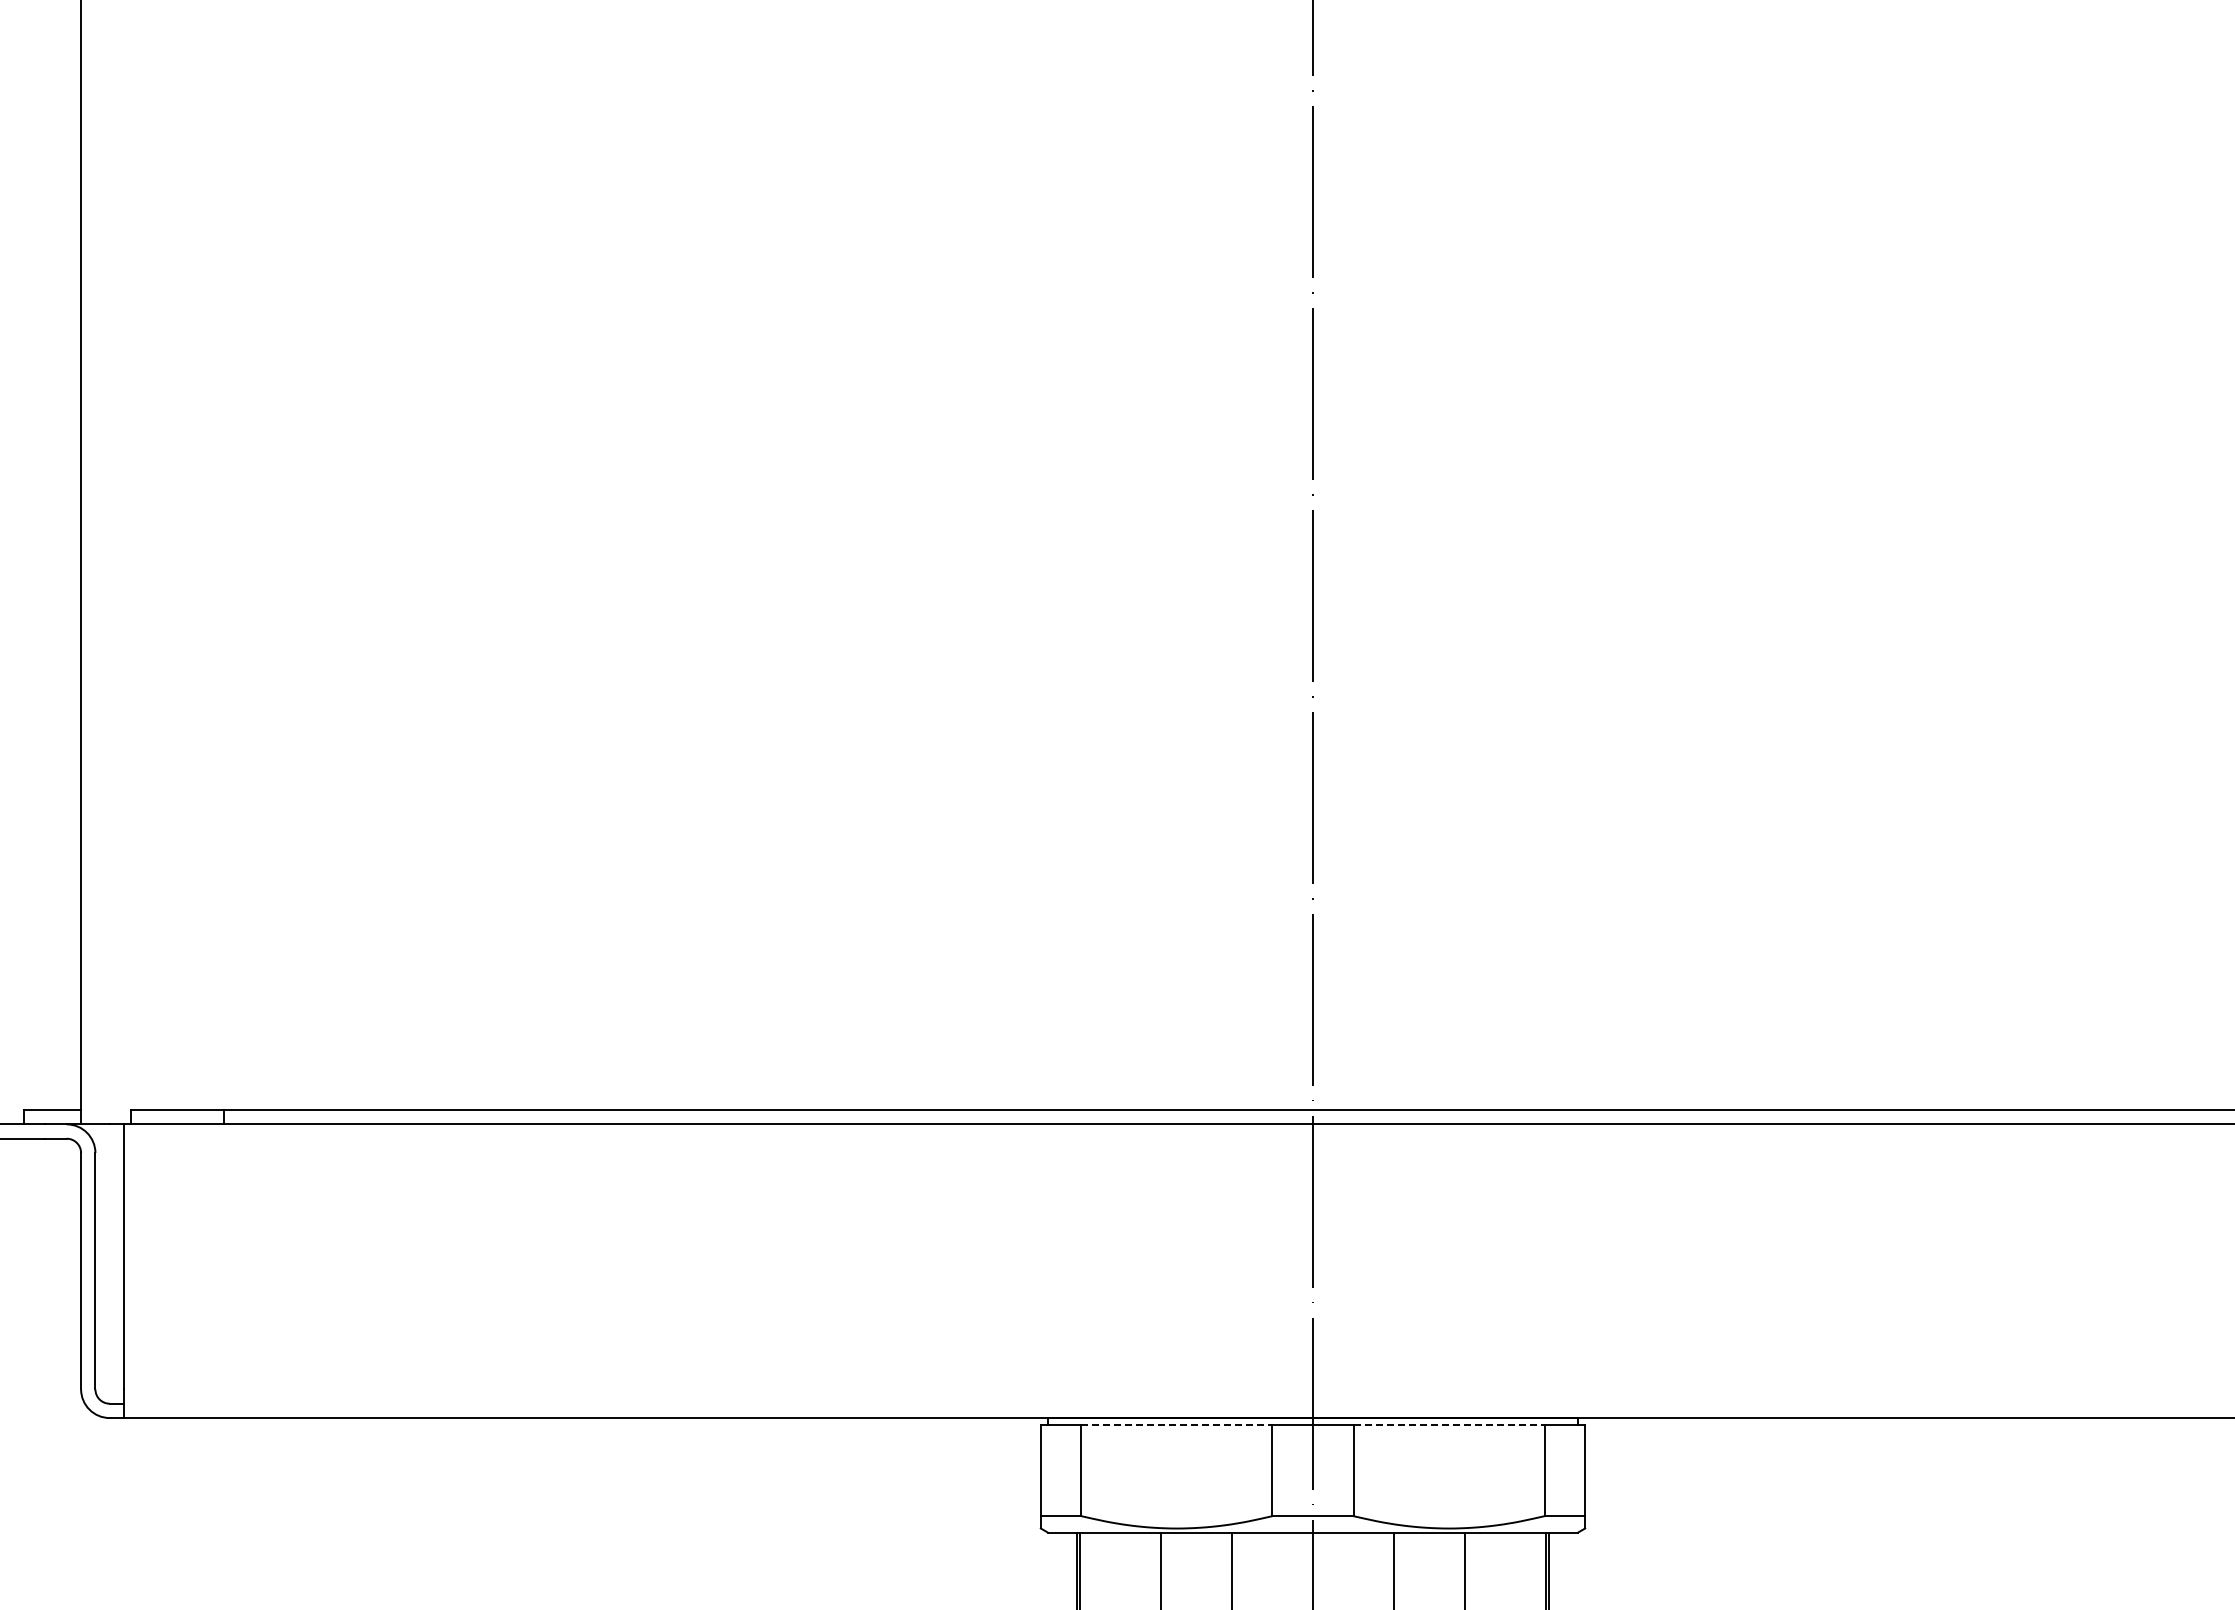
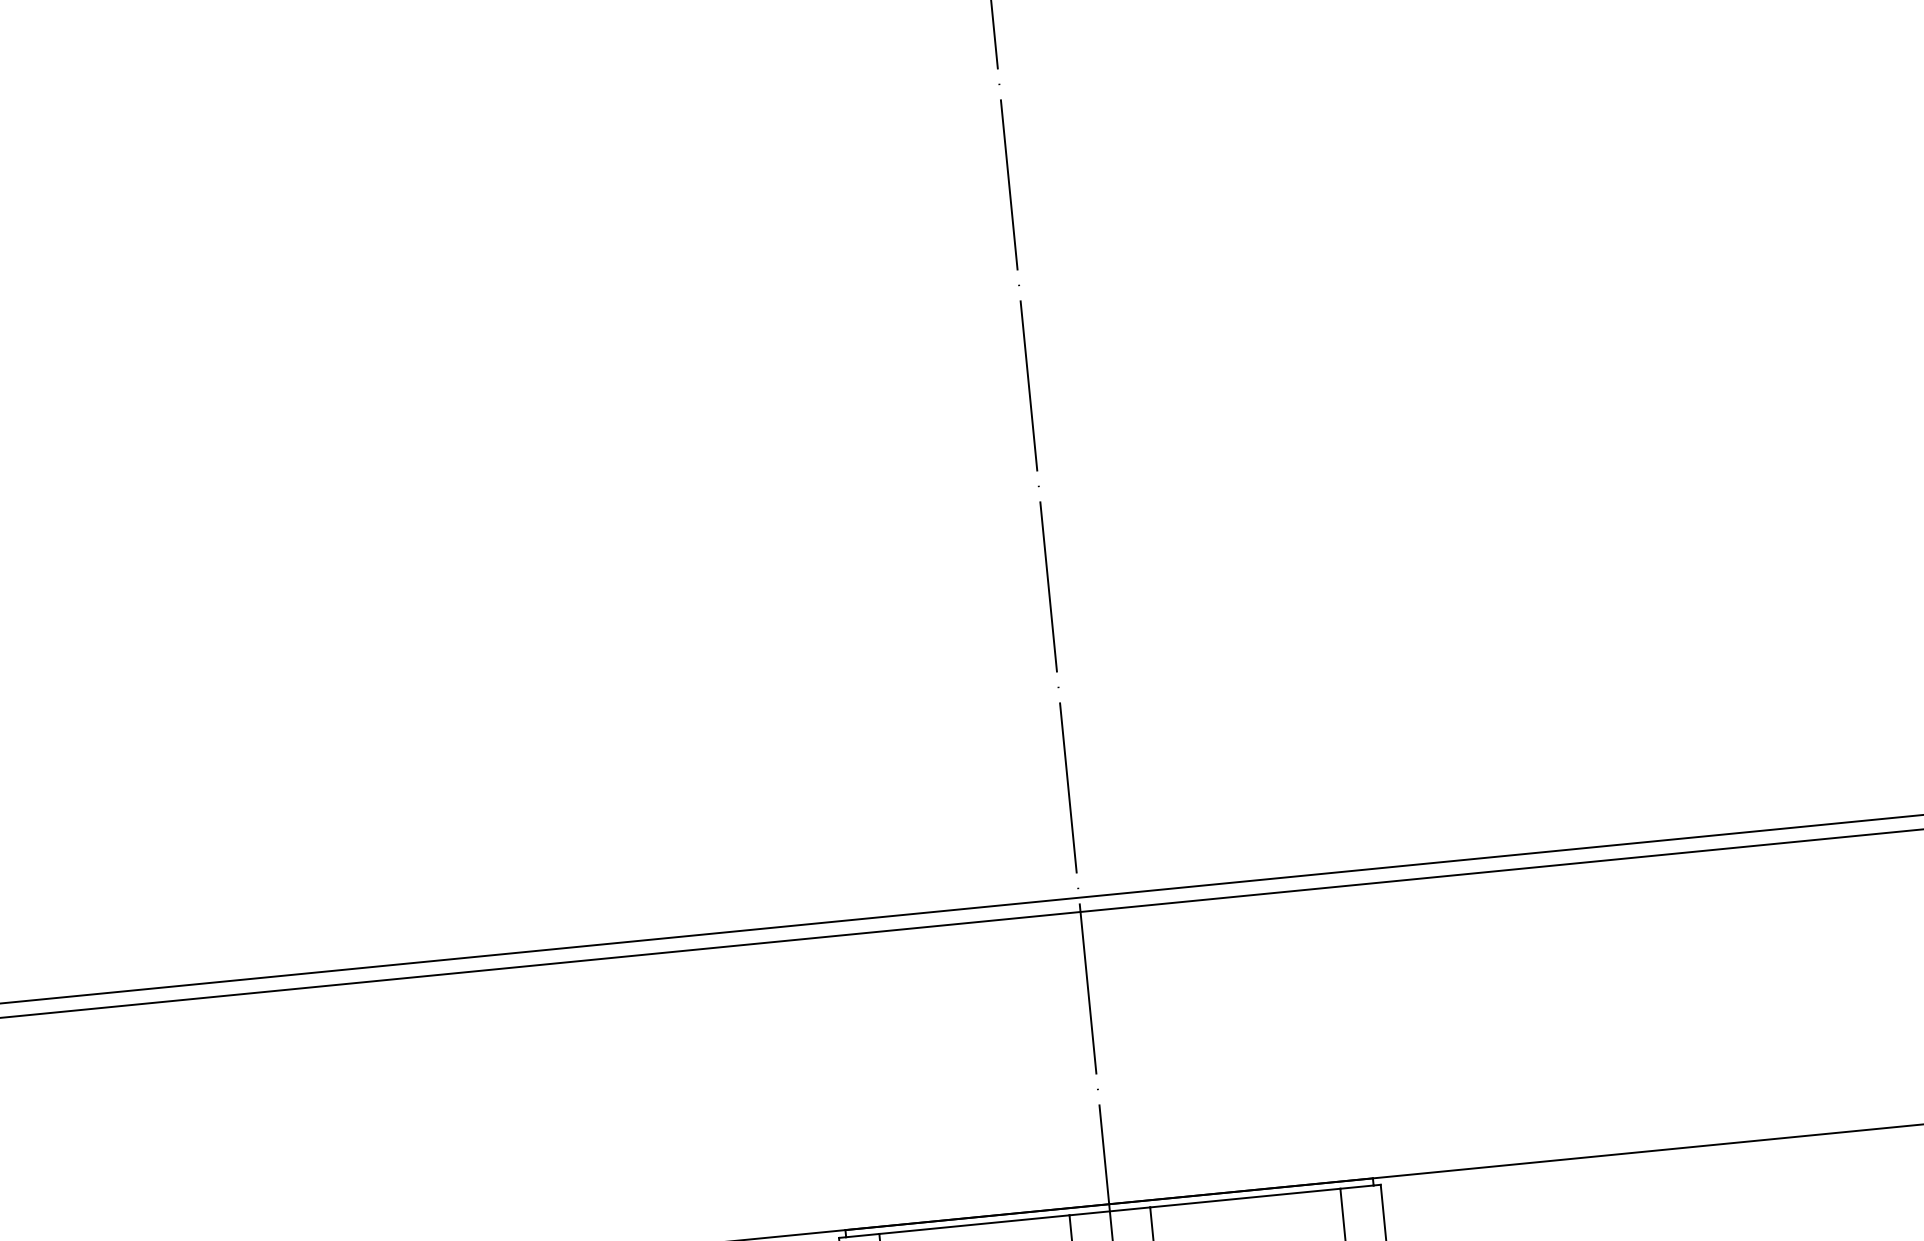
line: (1176, 1425) -> (974, 1224), dashed -> solid
line: (1449, 1425) -> (1245, 1198), dashed -> solid

